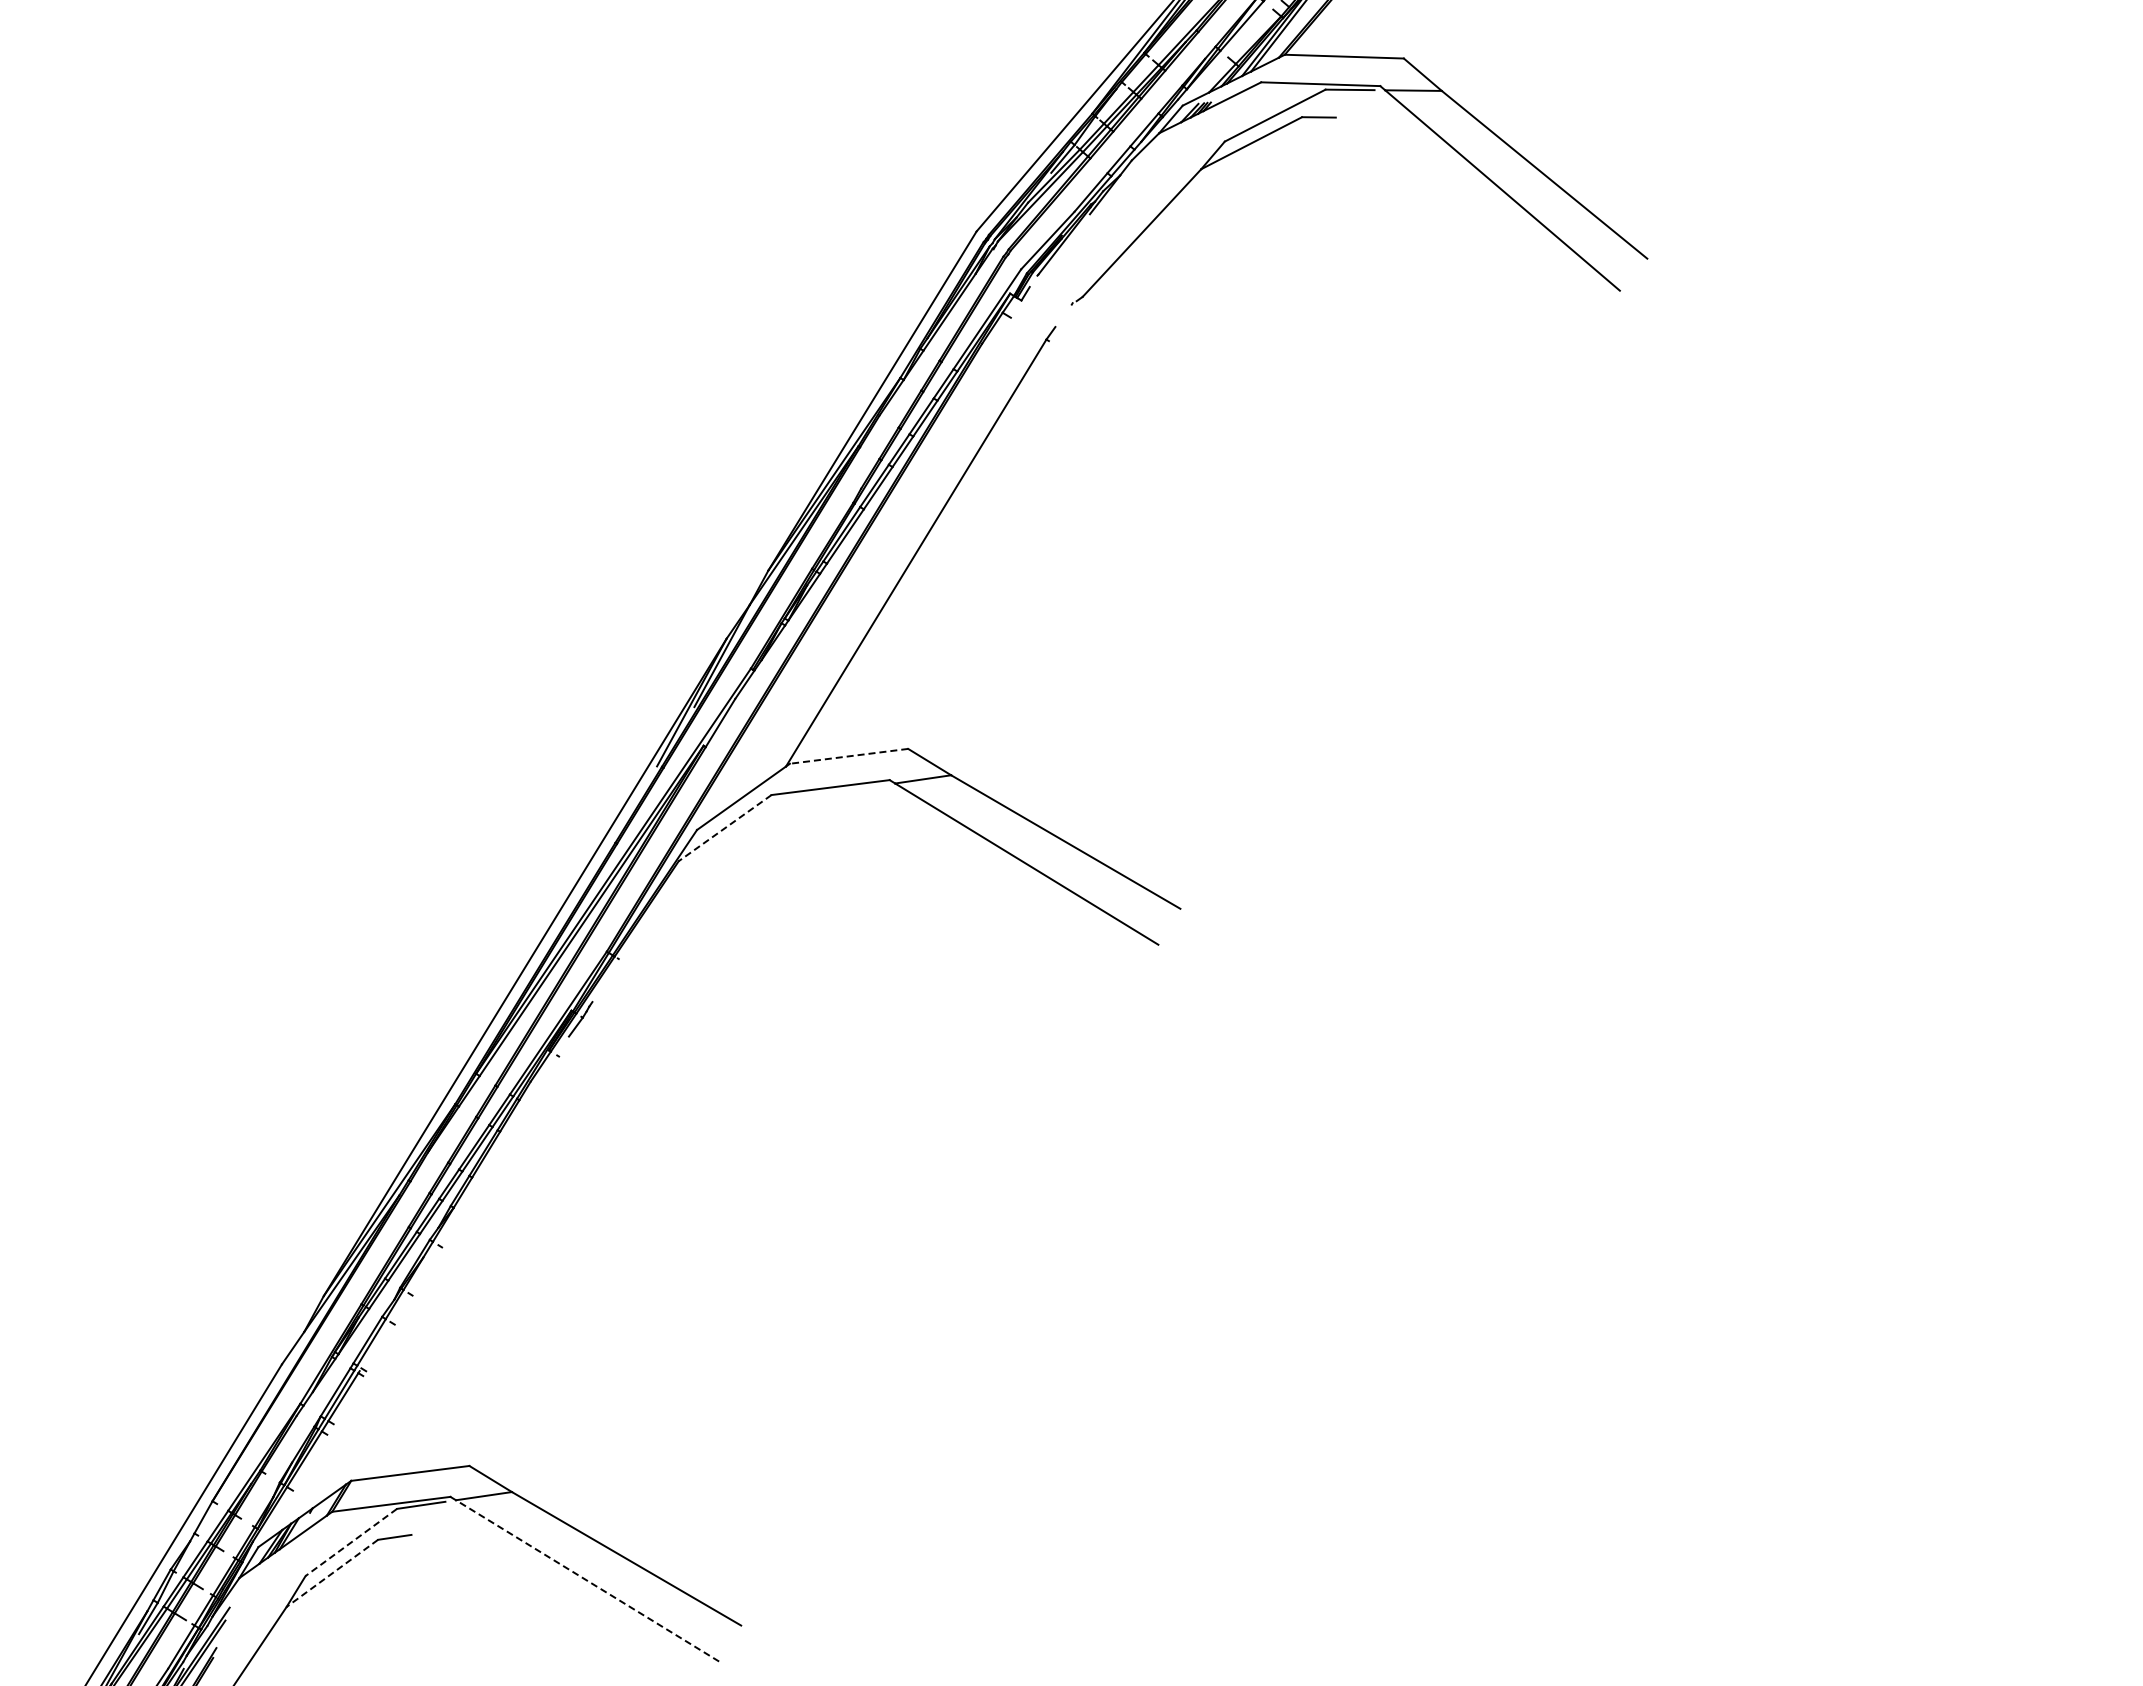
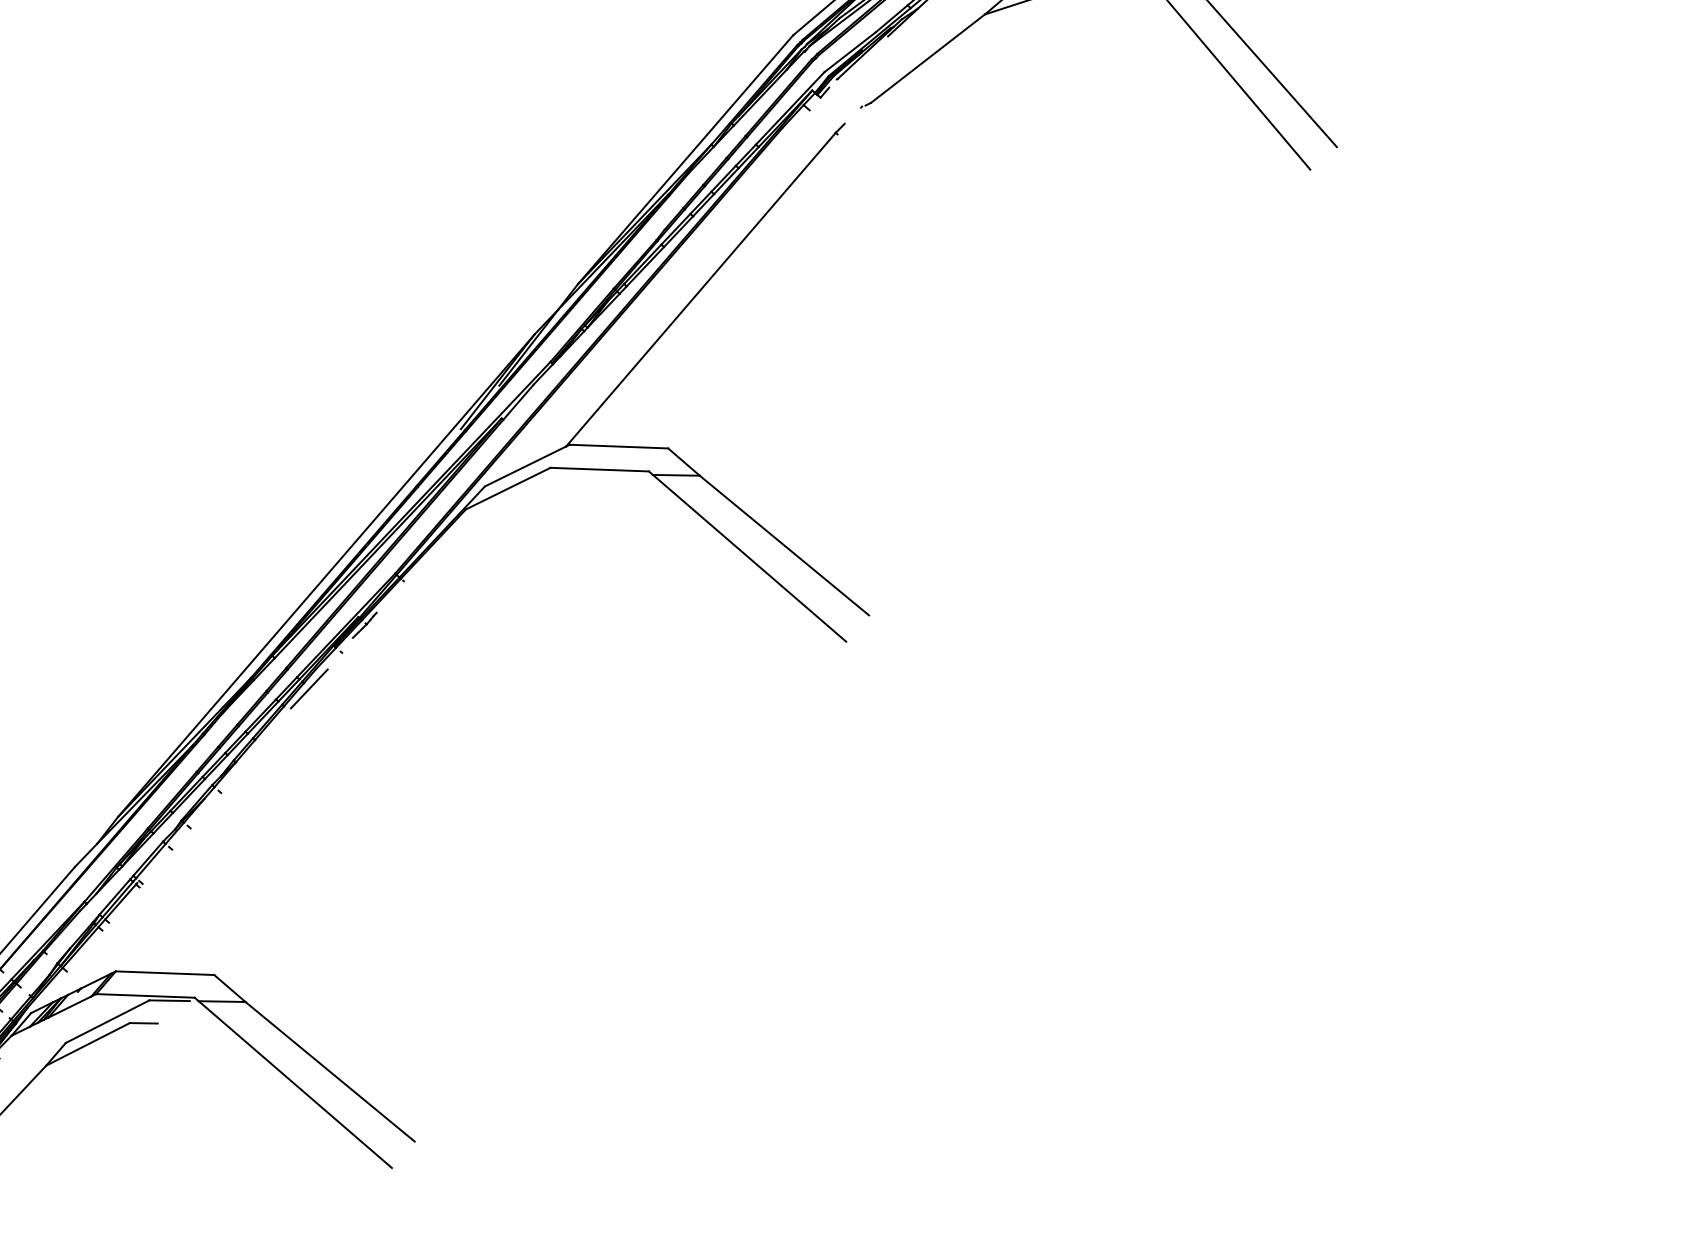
line: (849, 756) -> (619, 446), dashed -> solid
line: (724, 828) -> (507, 488), dashed -> solid
line: (526, 1105) -> (309, 688), added
line: (351, 1542) -> (107, 1021), dashed -> solid
line: (332, 1573) -> (88, 1044), dashed -> solid
line: (587, 1580) -> (295, 1084), dashed -> solid

